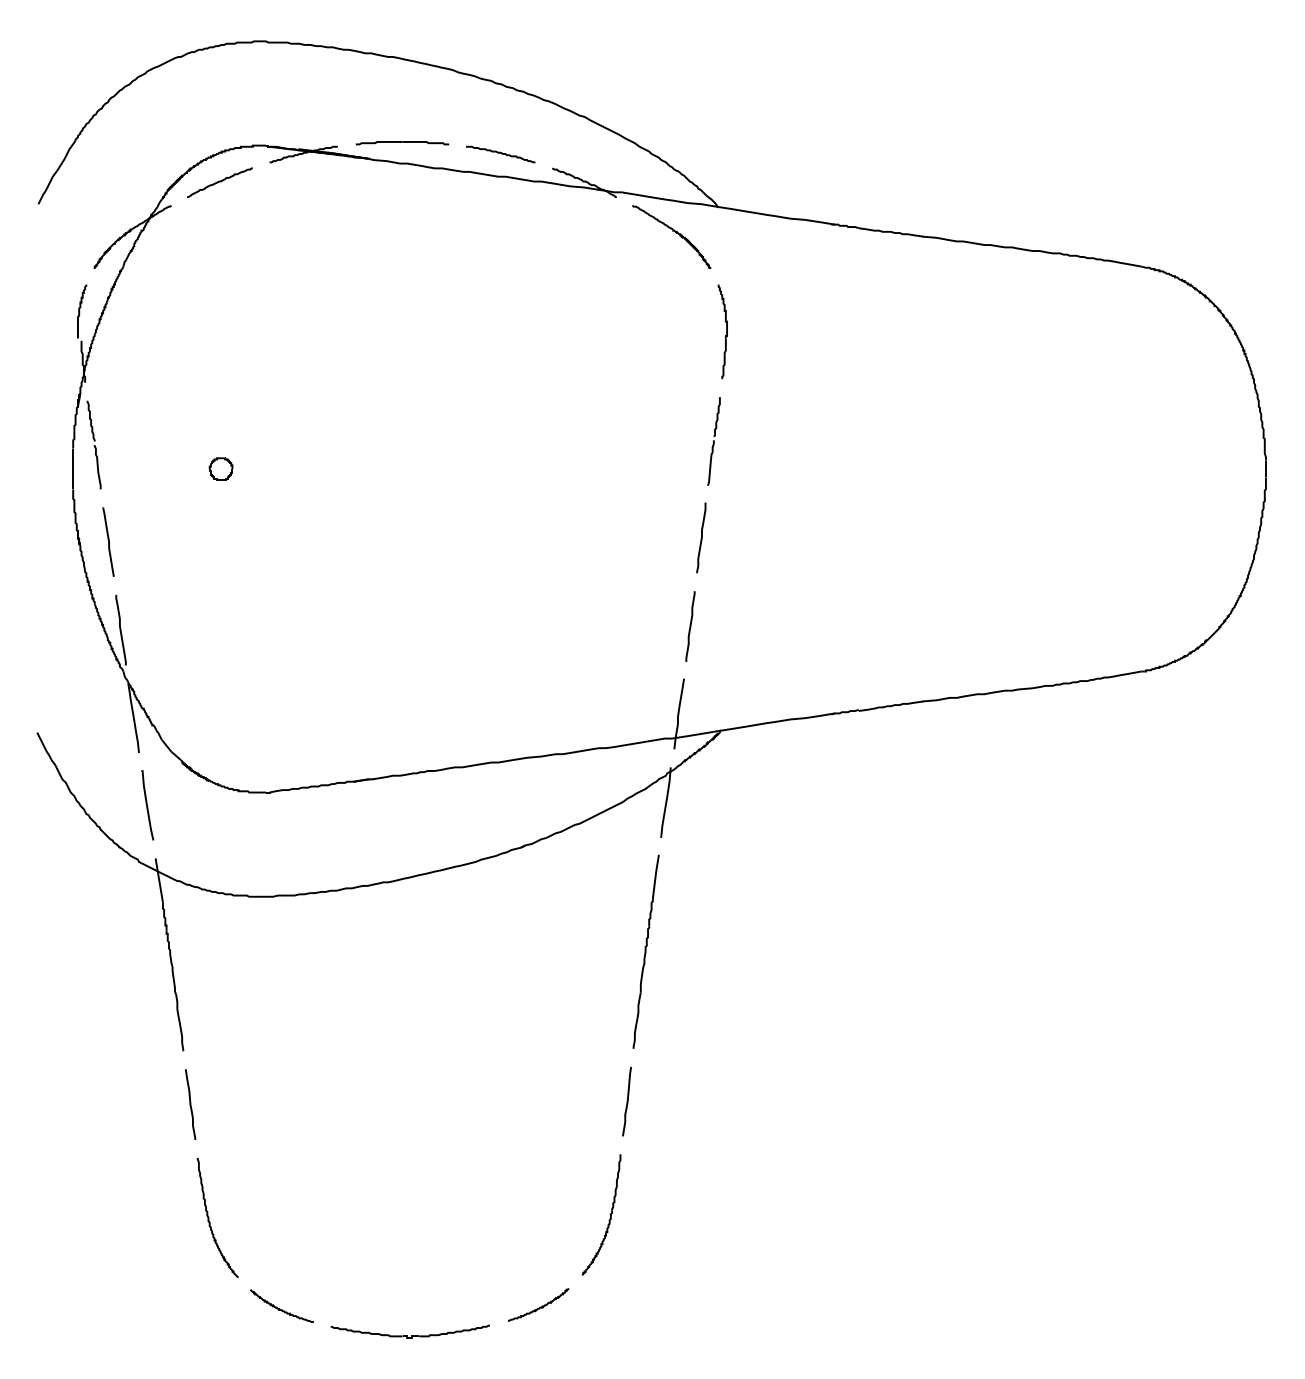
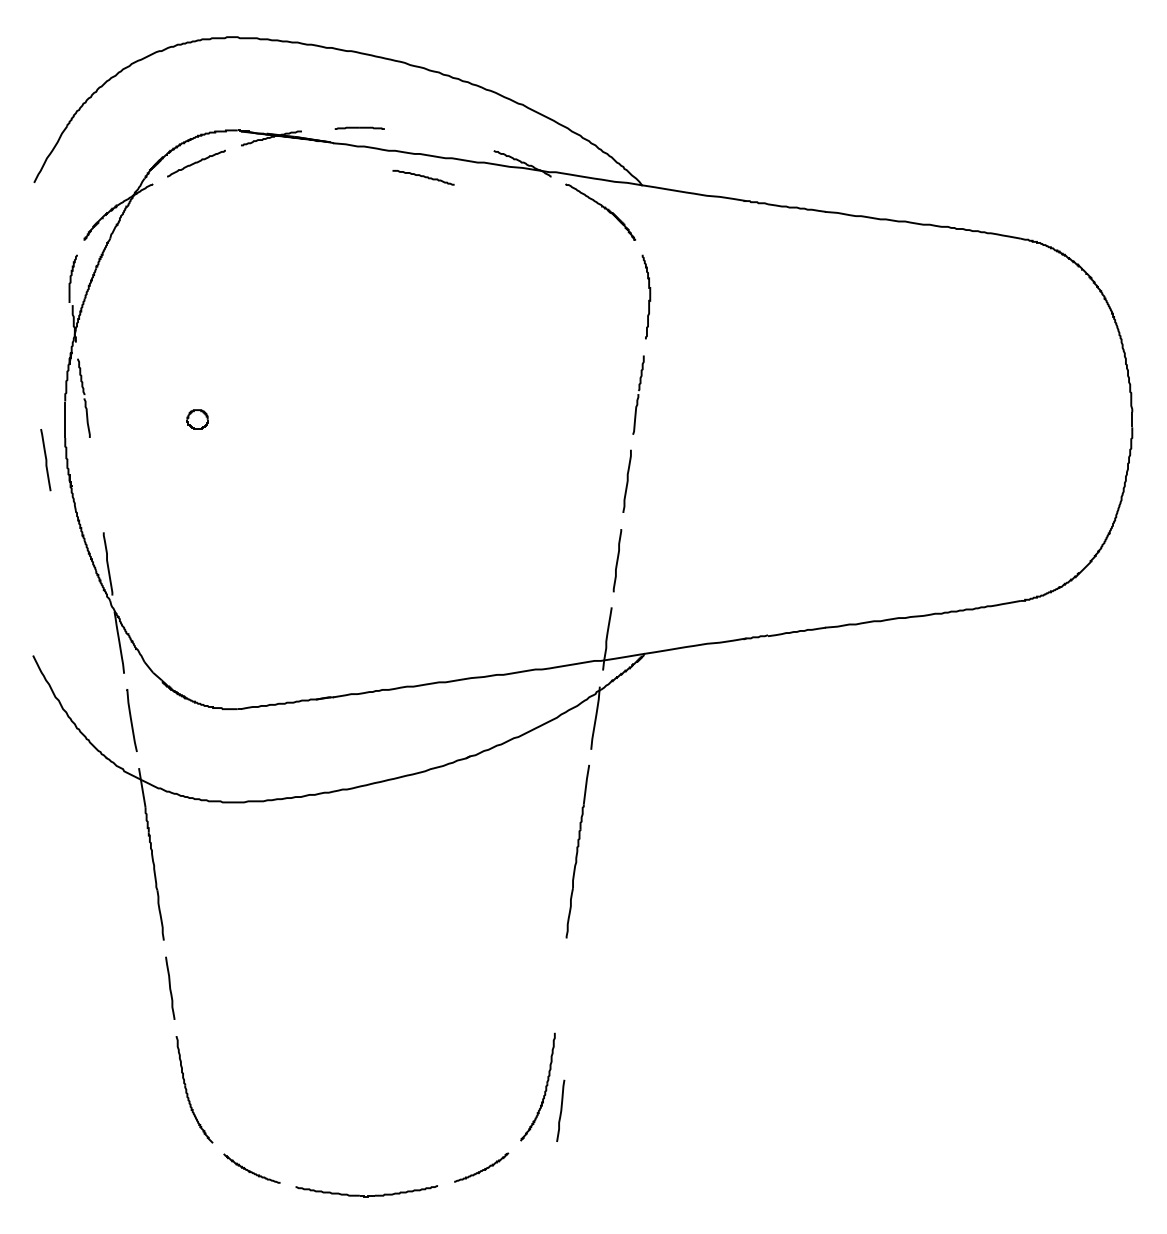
part: (402, 143) -> (359, 128), size x0.6
curve: (500, 153) -> (423, 176), moved
line: (108, 541) -> (45, 459), moved
line: (626, 1101) -> (560, 1110), moved

